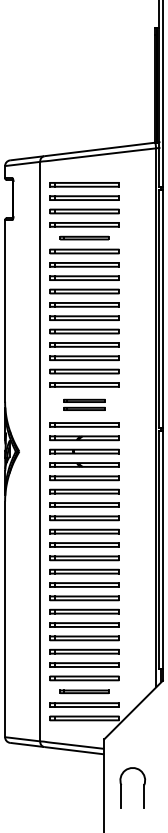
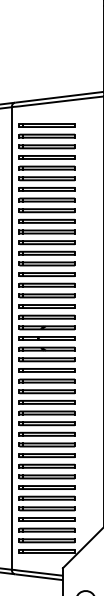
part: (84, 237) -> (47, 167), size x1.43
part: (84, 404) -> (47, 300), size x1.67
part: (84, 691) -> (47, 529), size x1.43

